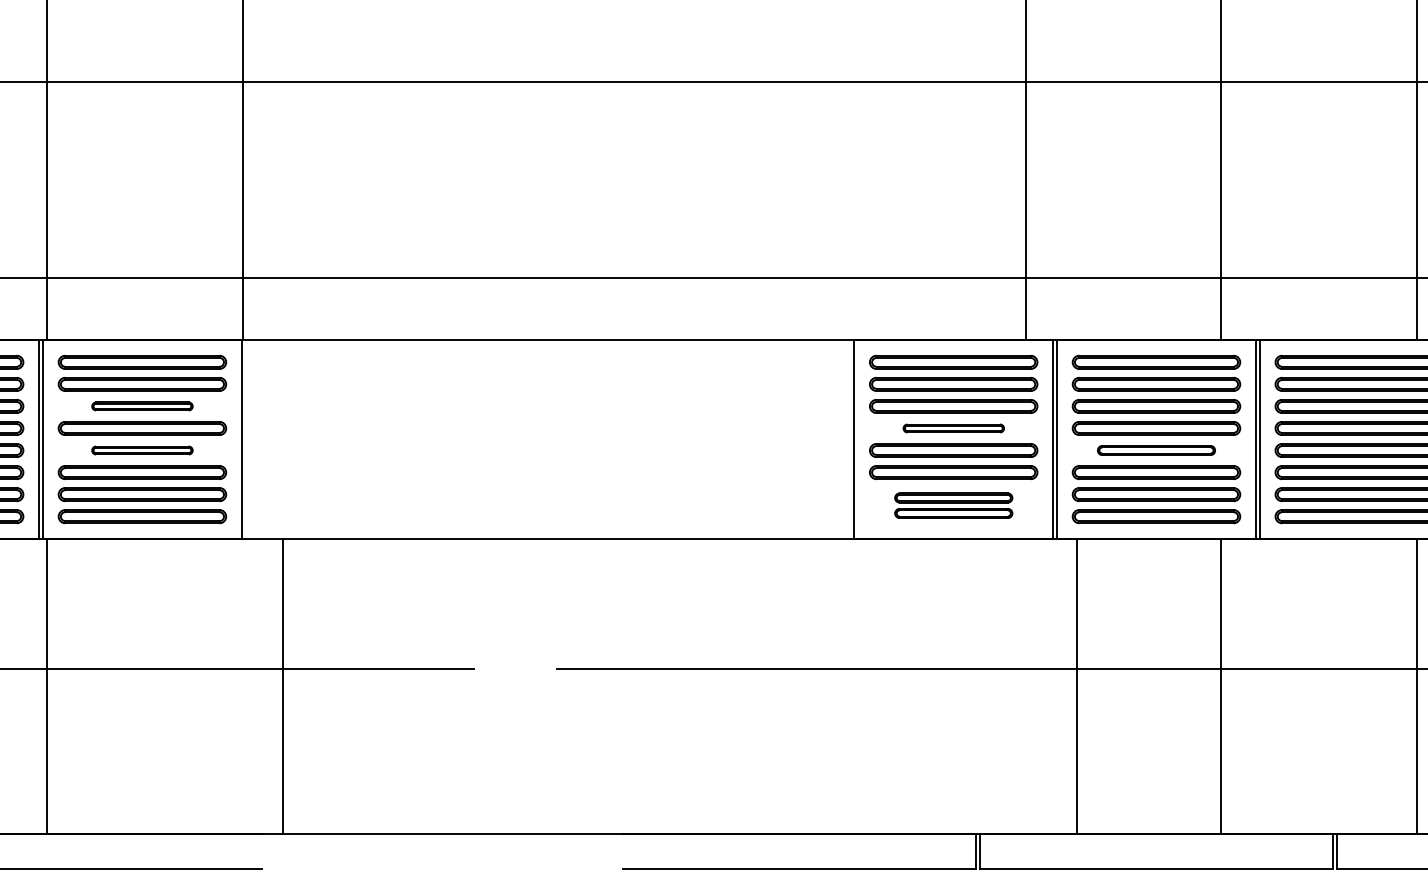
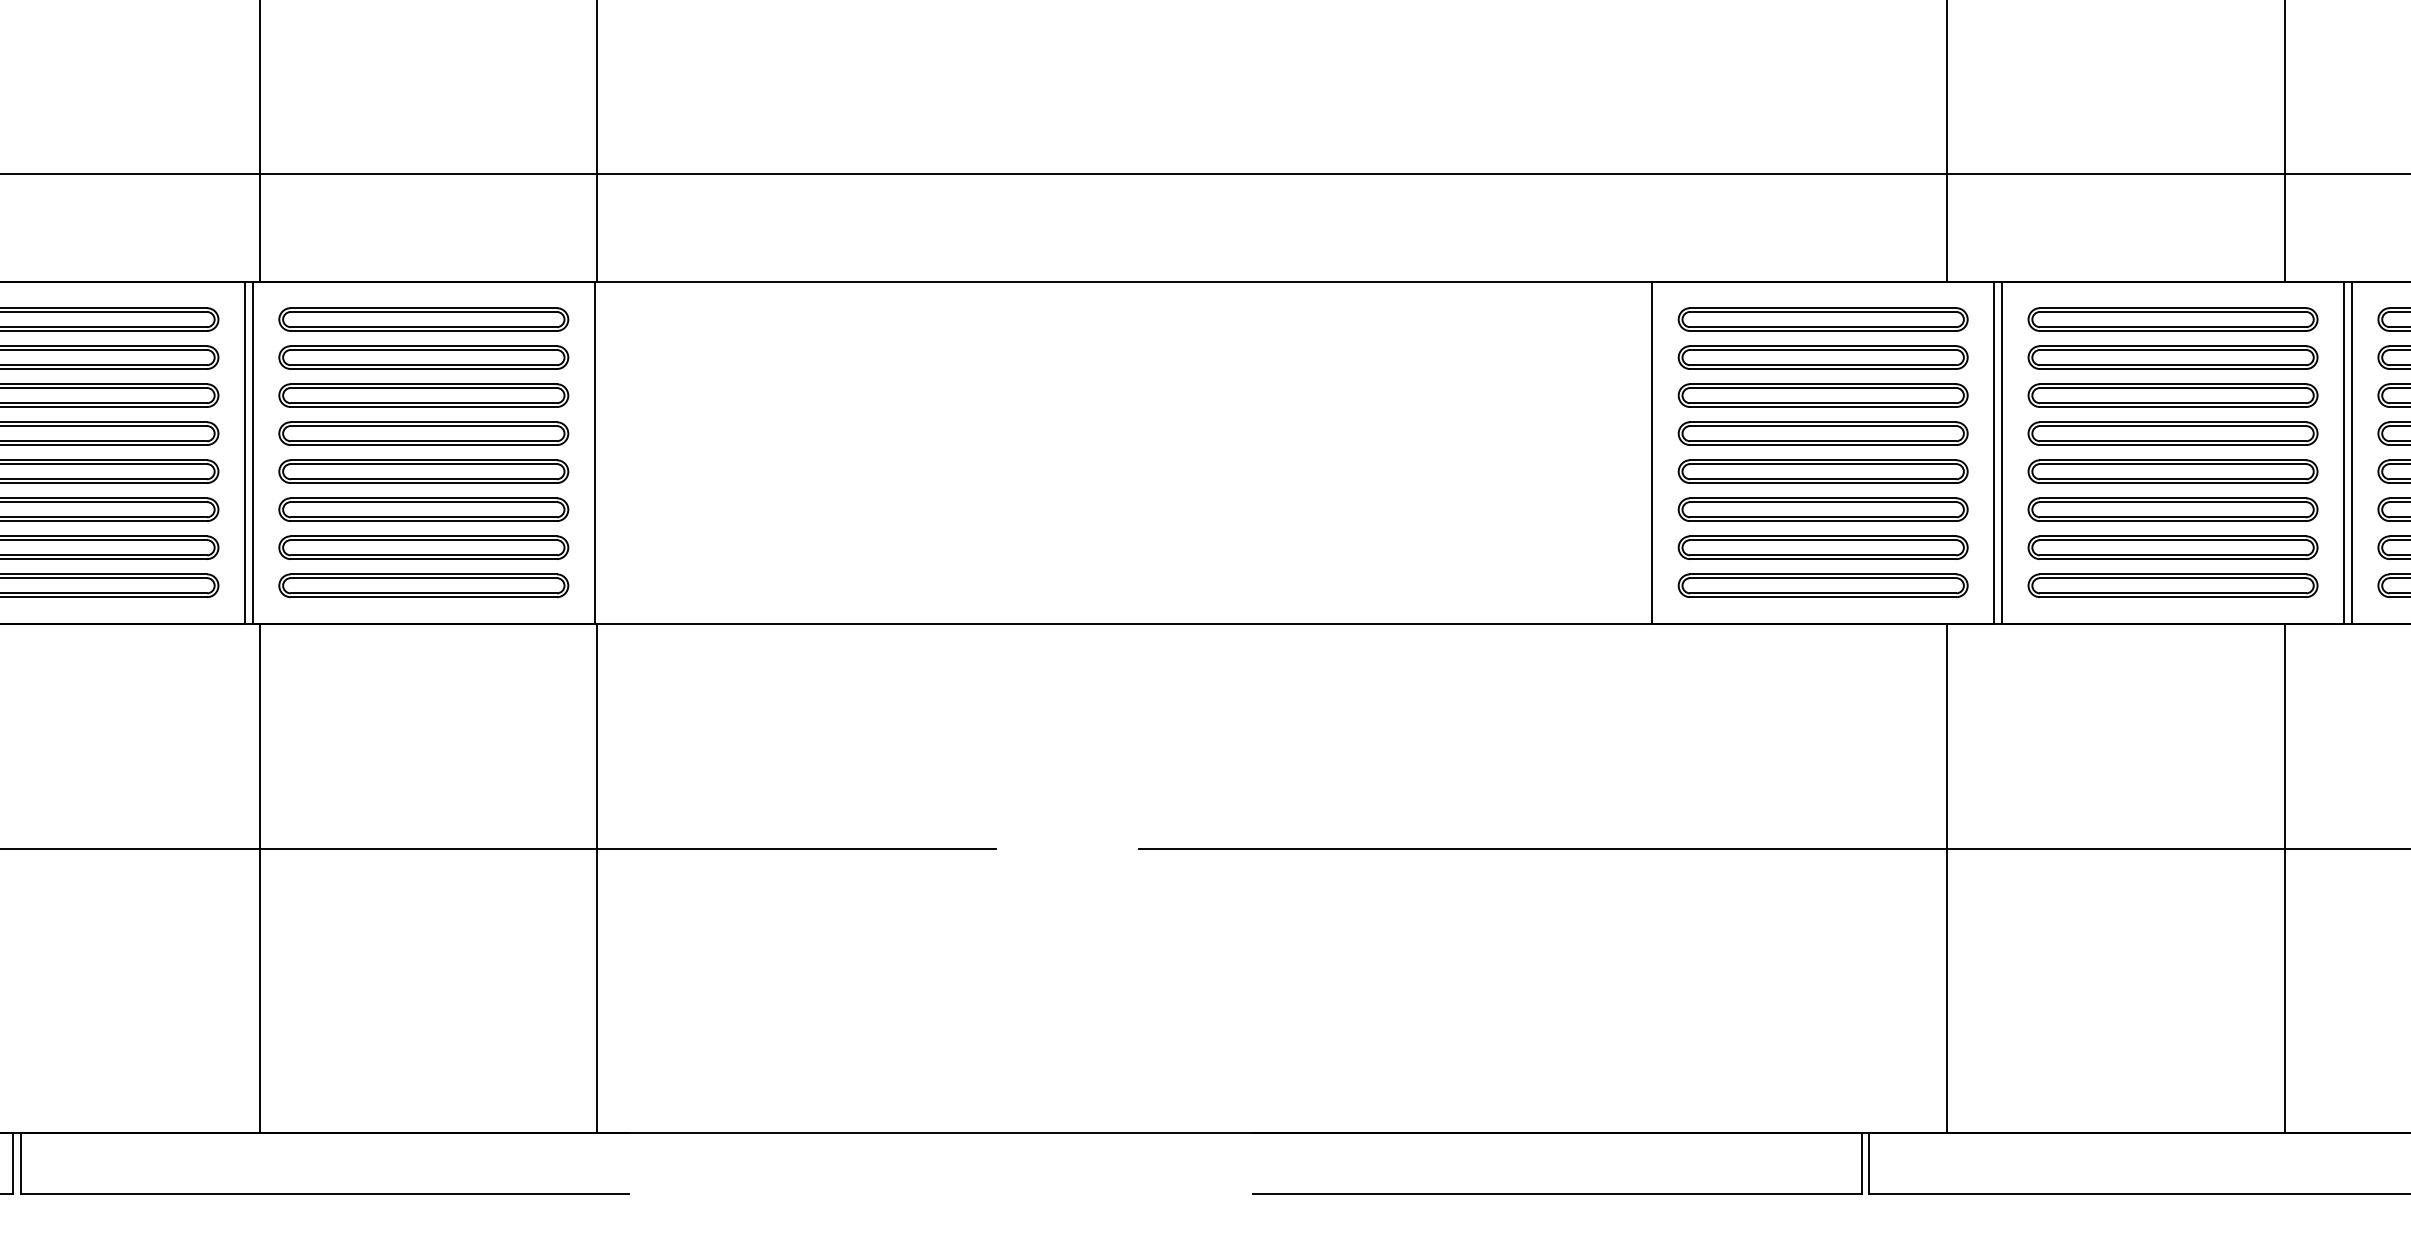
part: (142, 406) -> (423, 395), size x1.67
part: (953, 428) -> (1822, 433), size x1.67
part: (142, 450) -> (423, 471), size x1.67
part: (1156, 450) -> (2173, 471), size x1.43
part: (953, 505) -> (1822, 566), size x1.43
line: (283, 686) -> (598, 878), moved
line: (1076, 686) -> (1947, 878), moved

